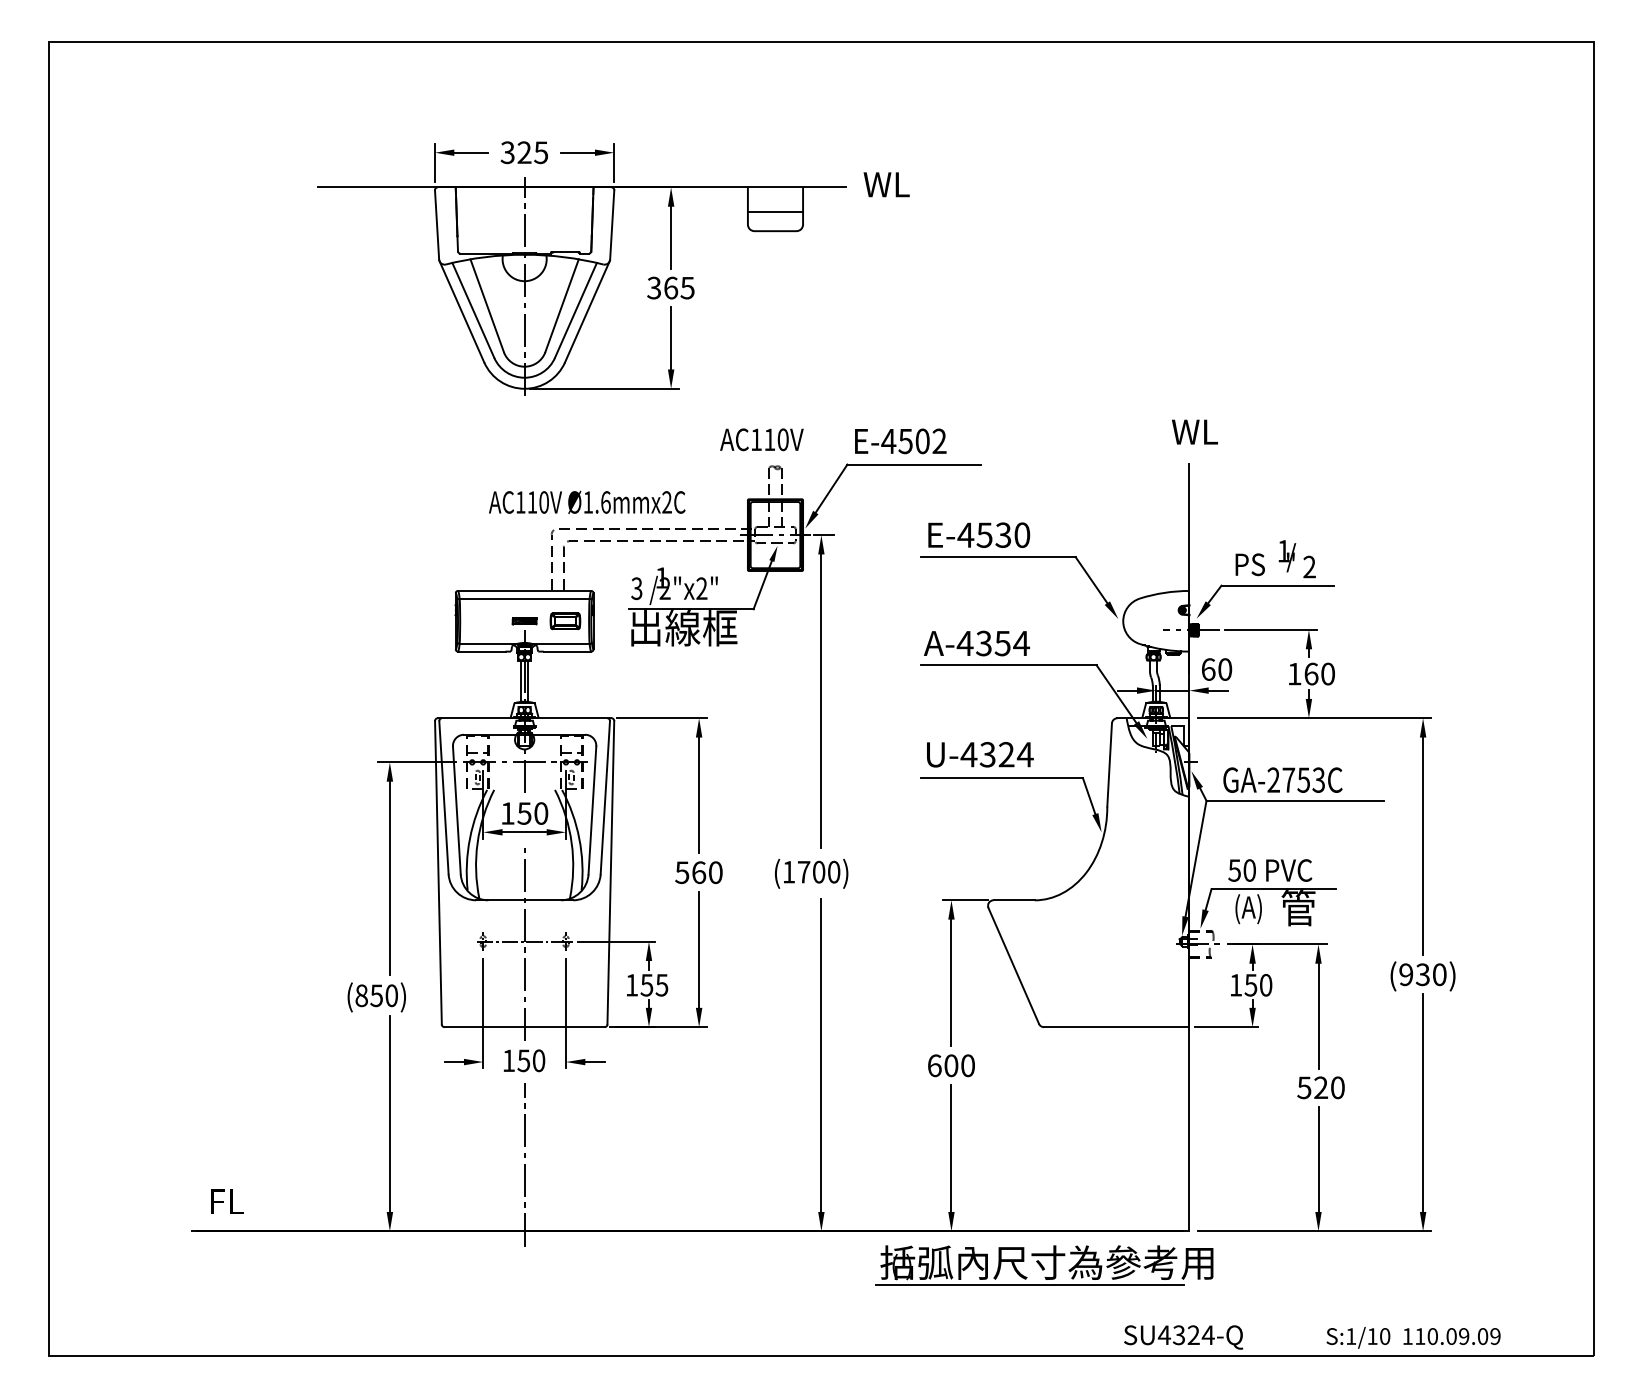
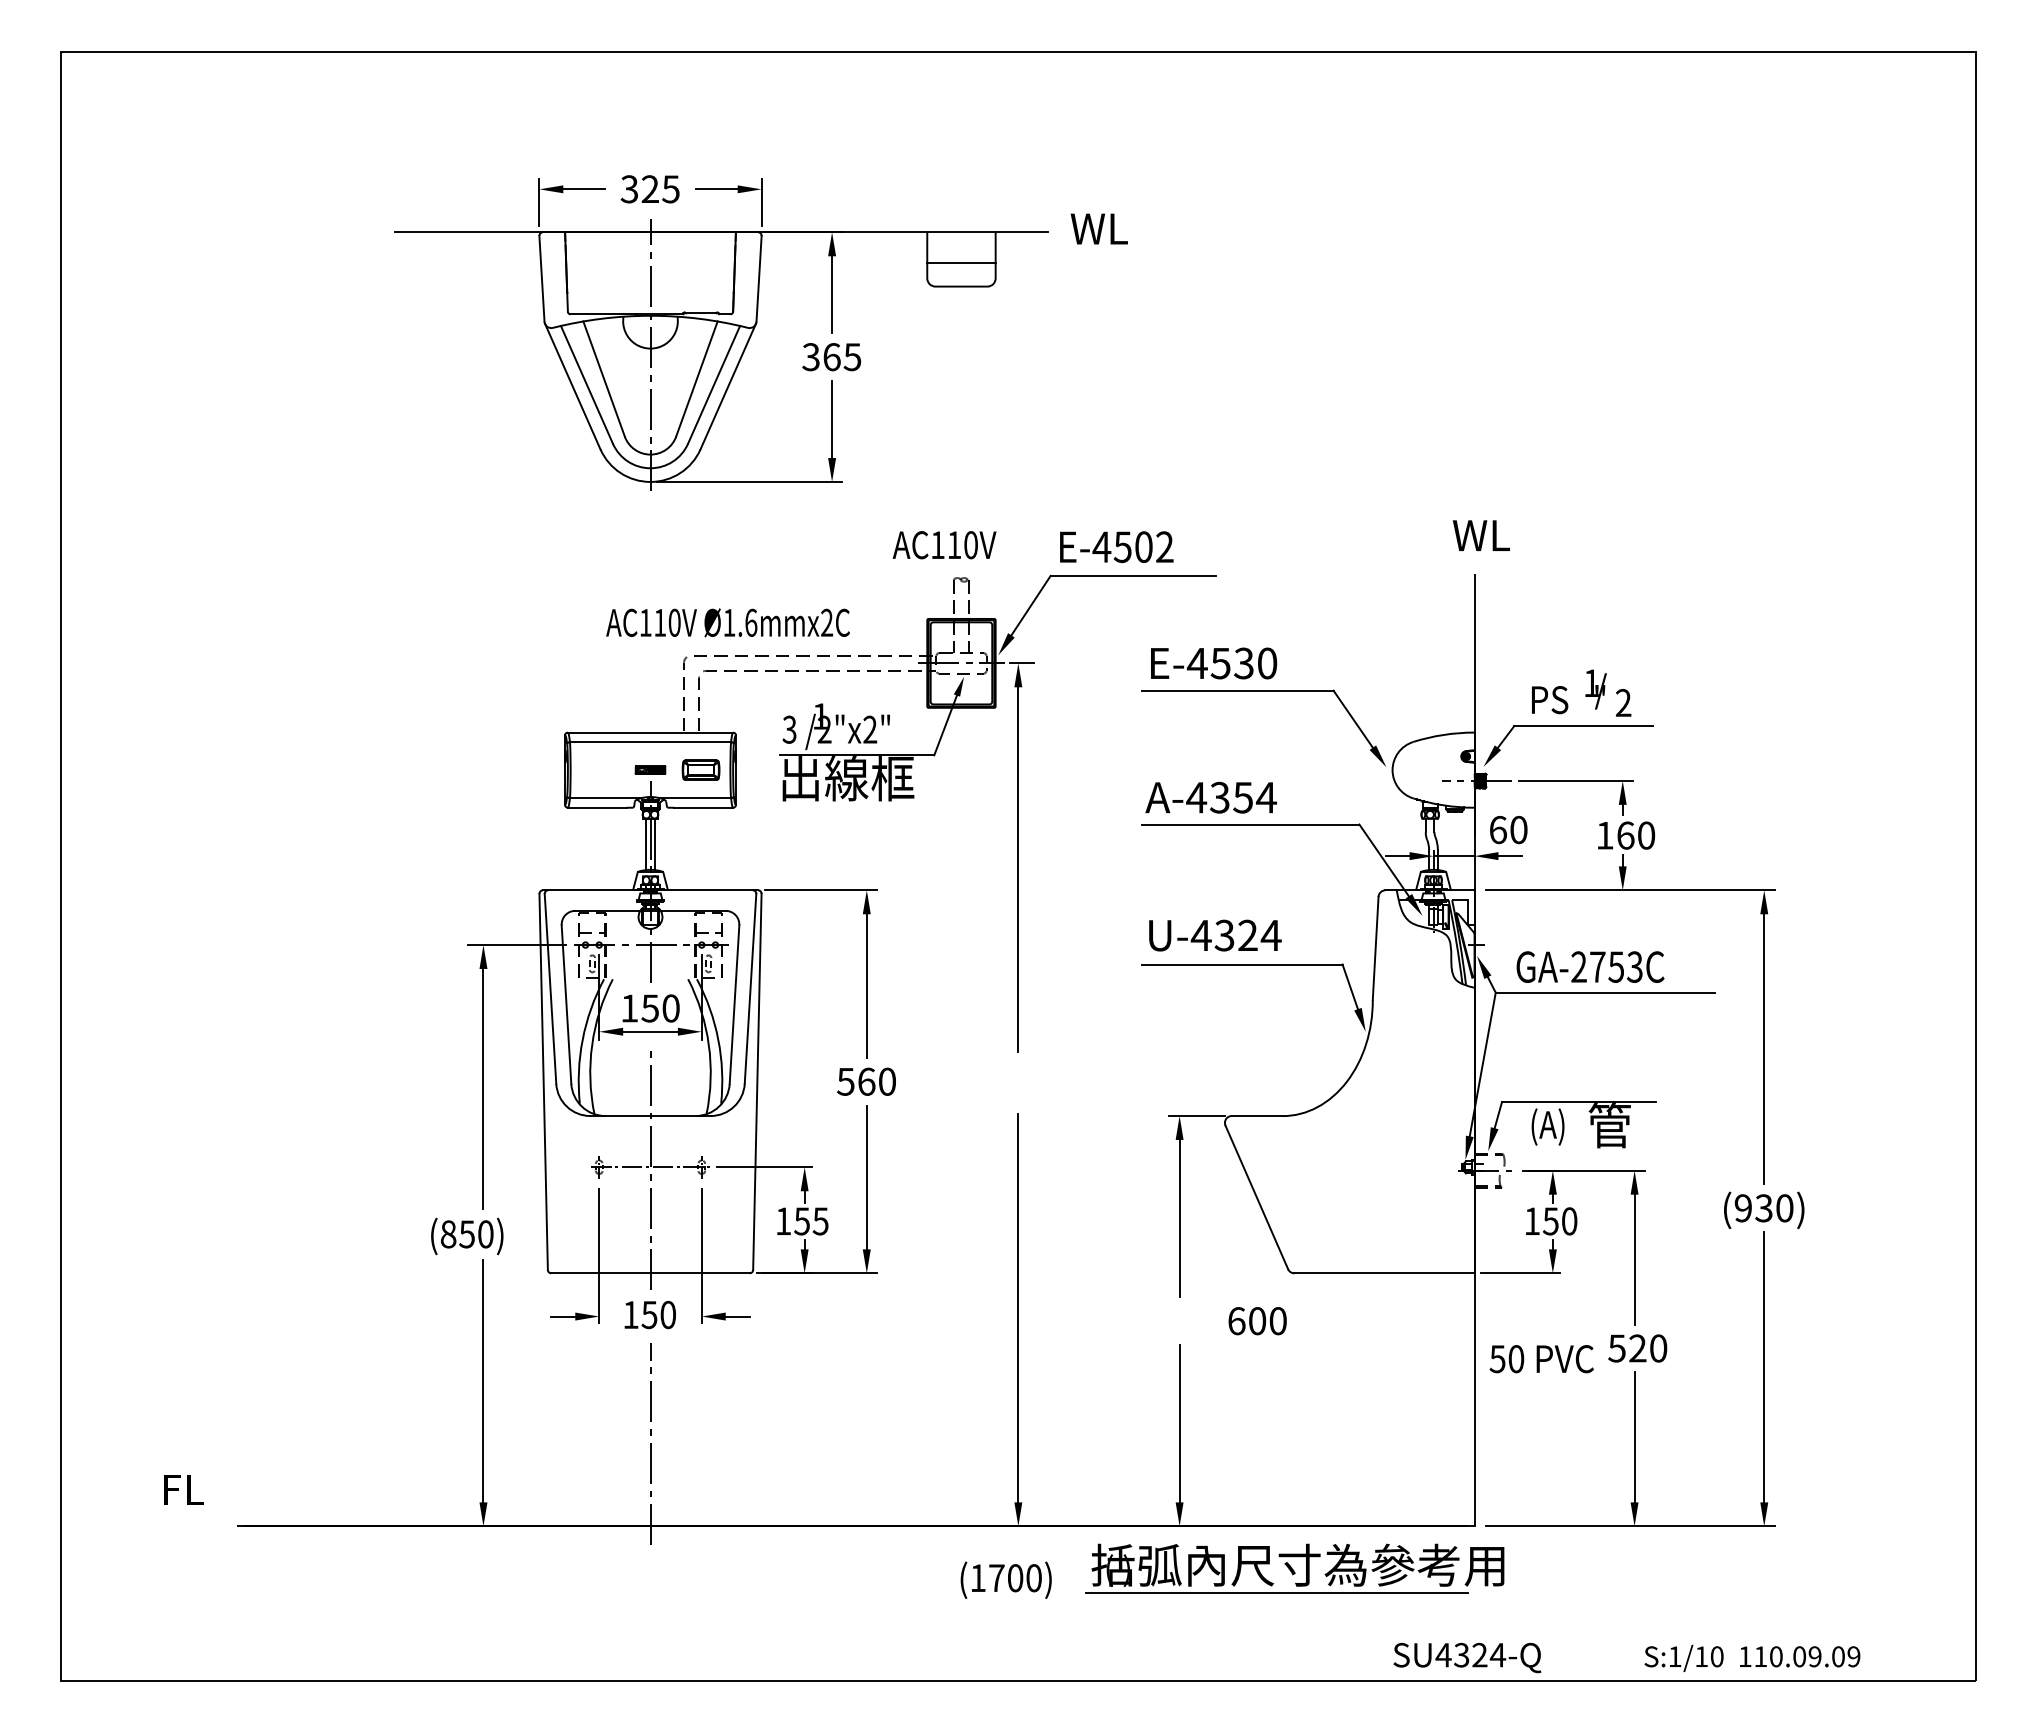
text: (1270, 870) -> (1541, 1359), moved
text: (811, 873) -> (1005, 1579), moved
text: (951, 1066) -> (1257, 1321), moved
text: (226, 1201) -> (183, 1489), moved

